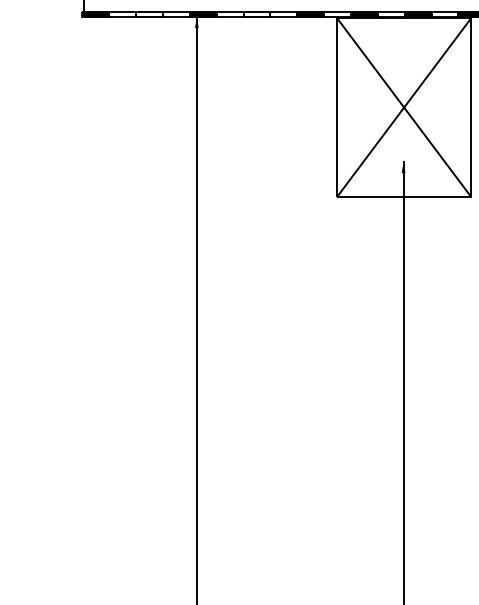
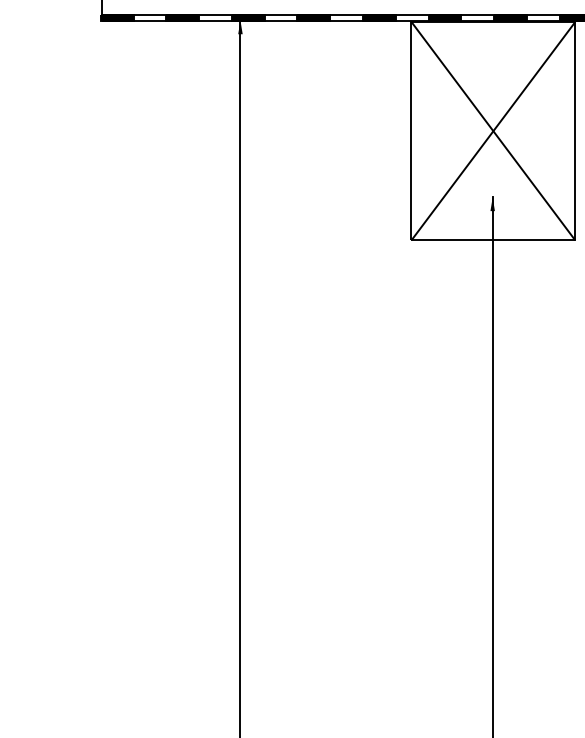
fill: (149, 14) -> (182, 17), added
fill: (256, 14) -> (313, 17), added

